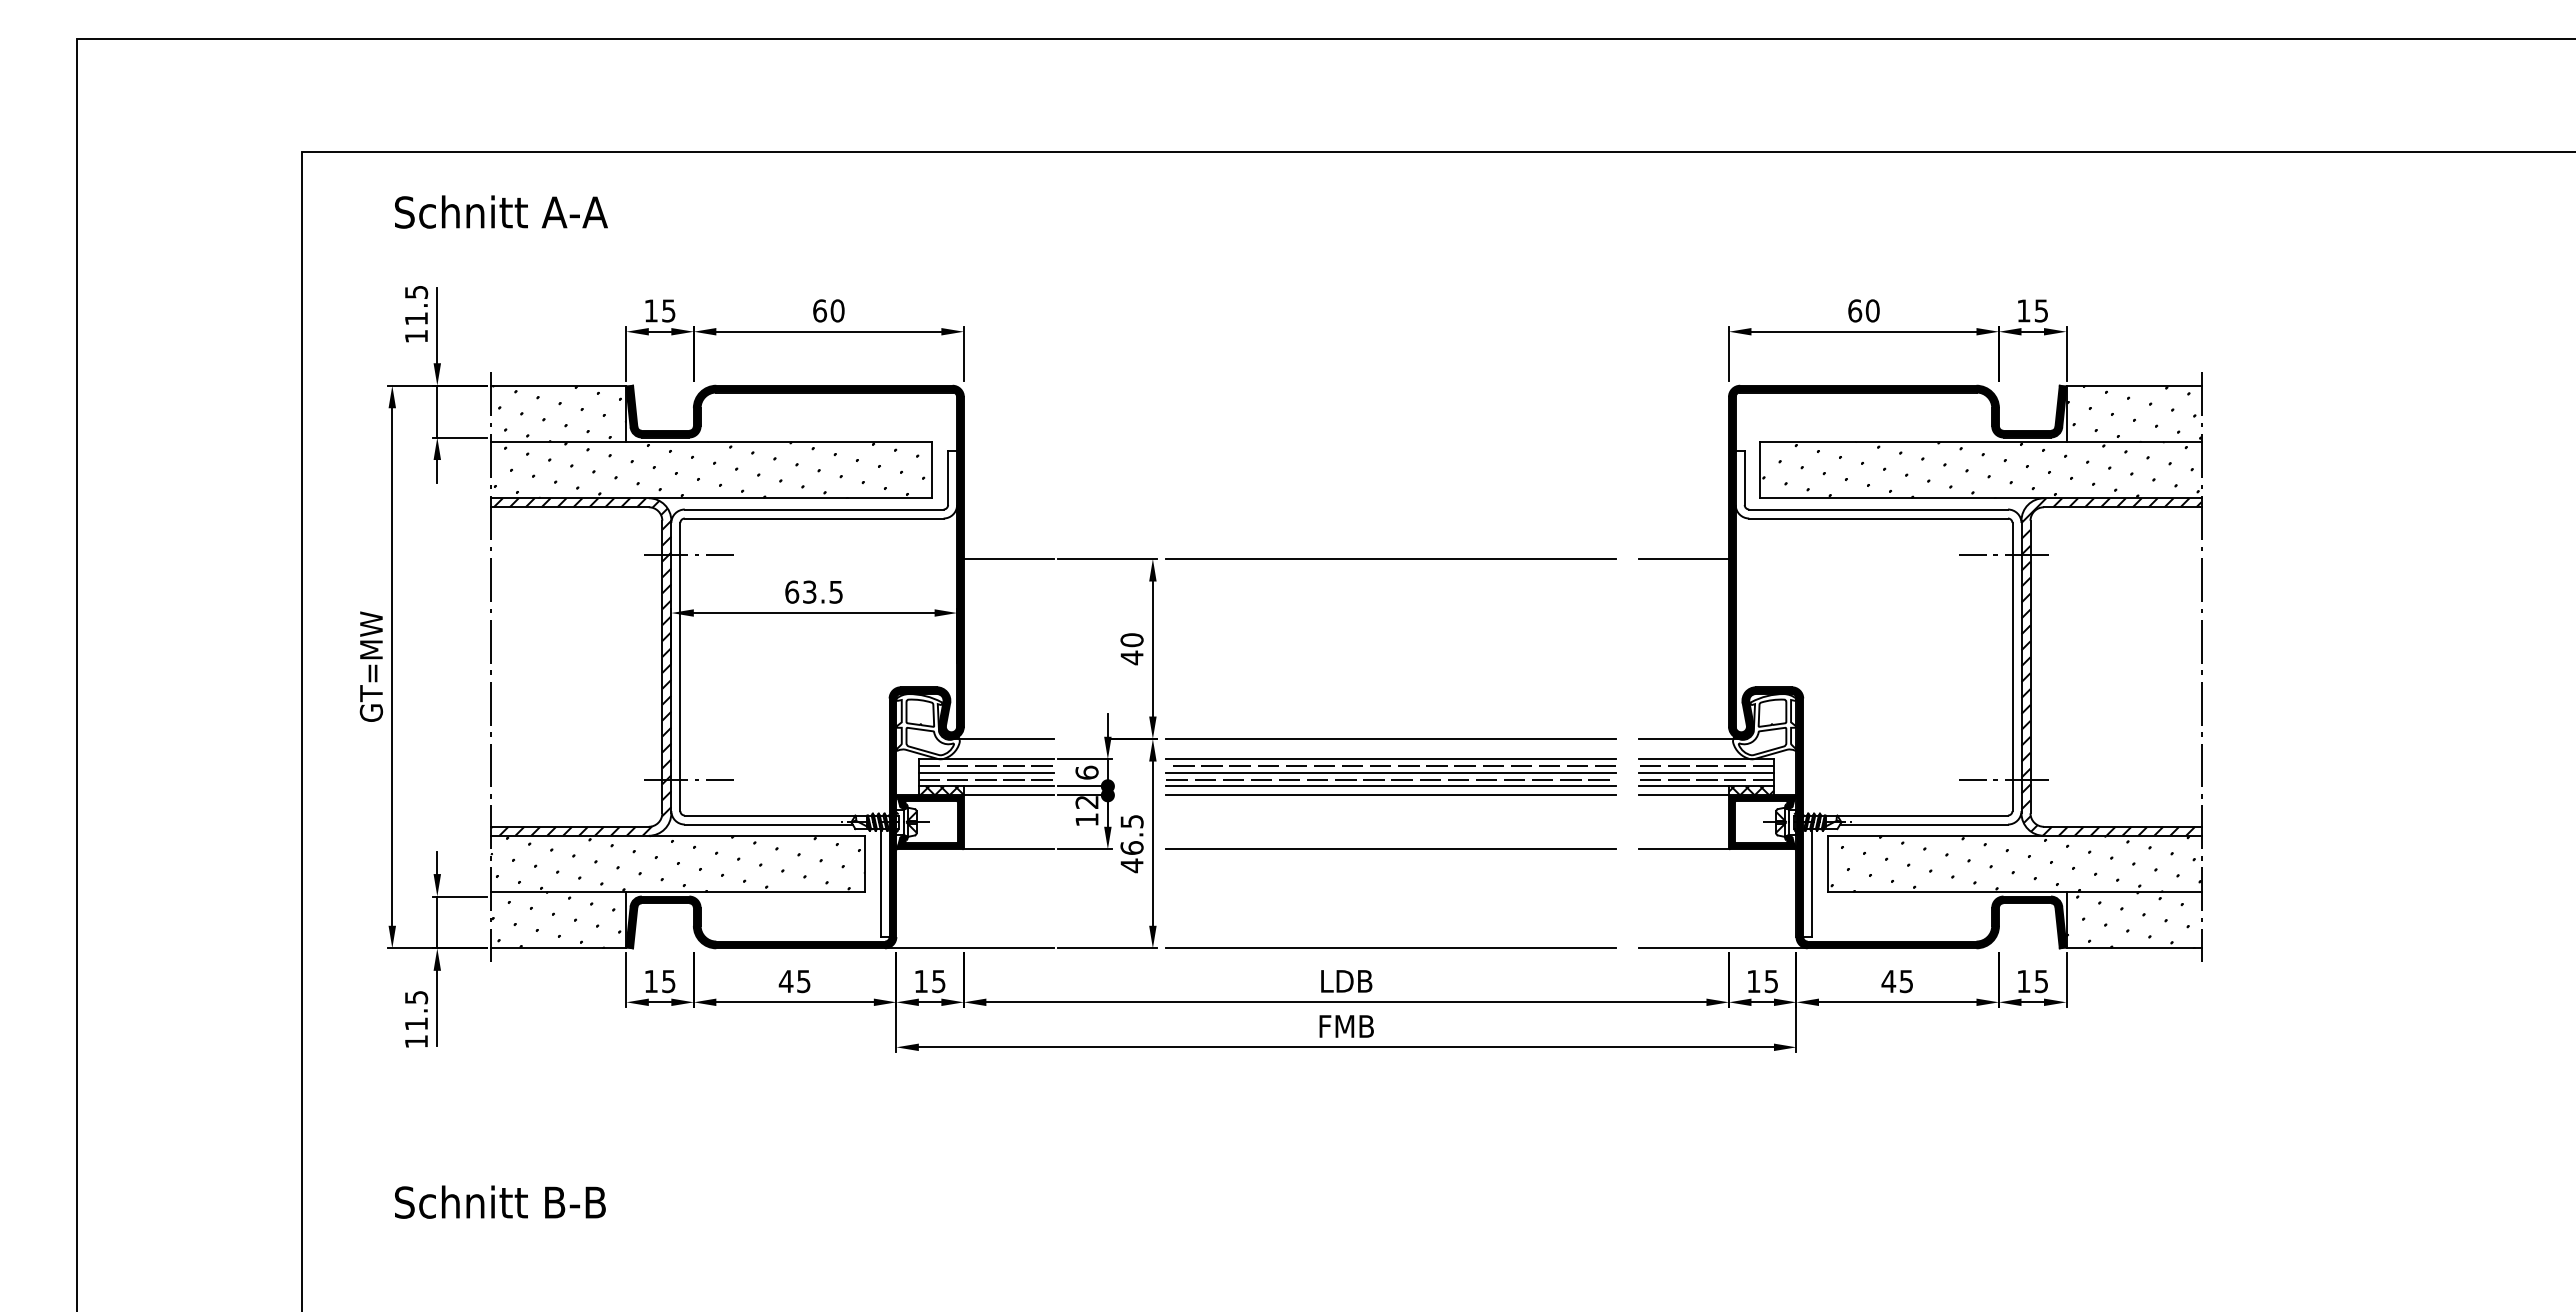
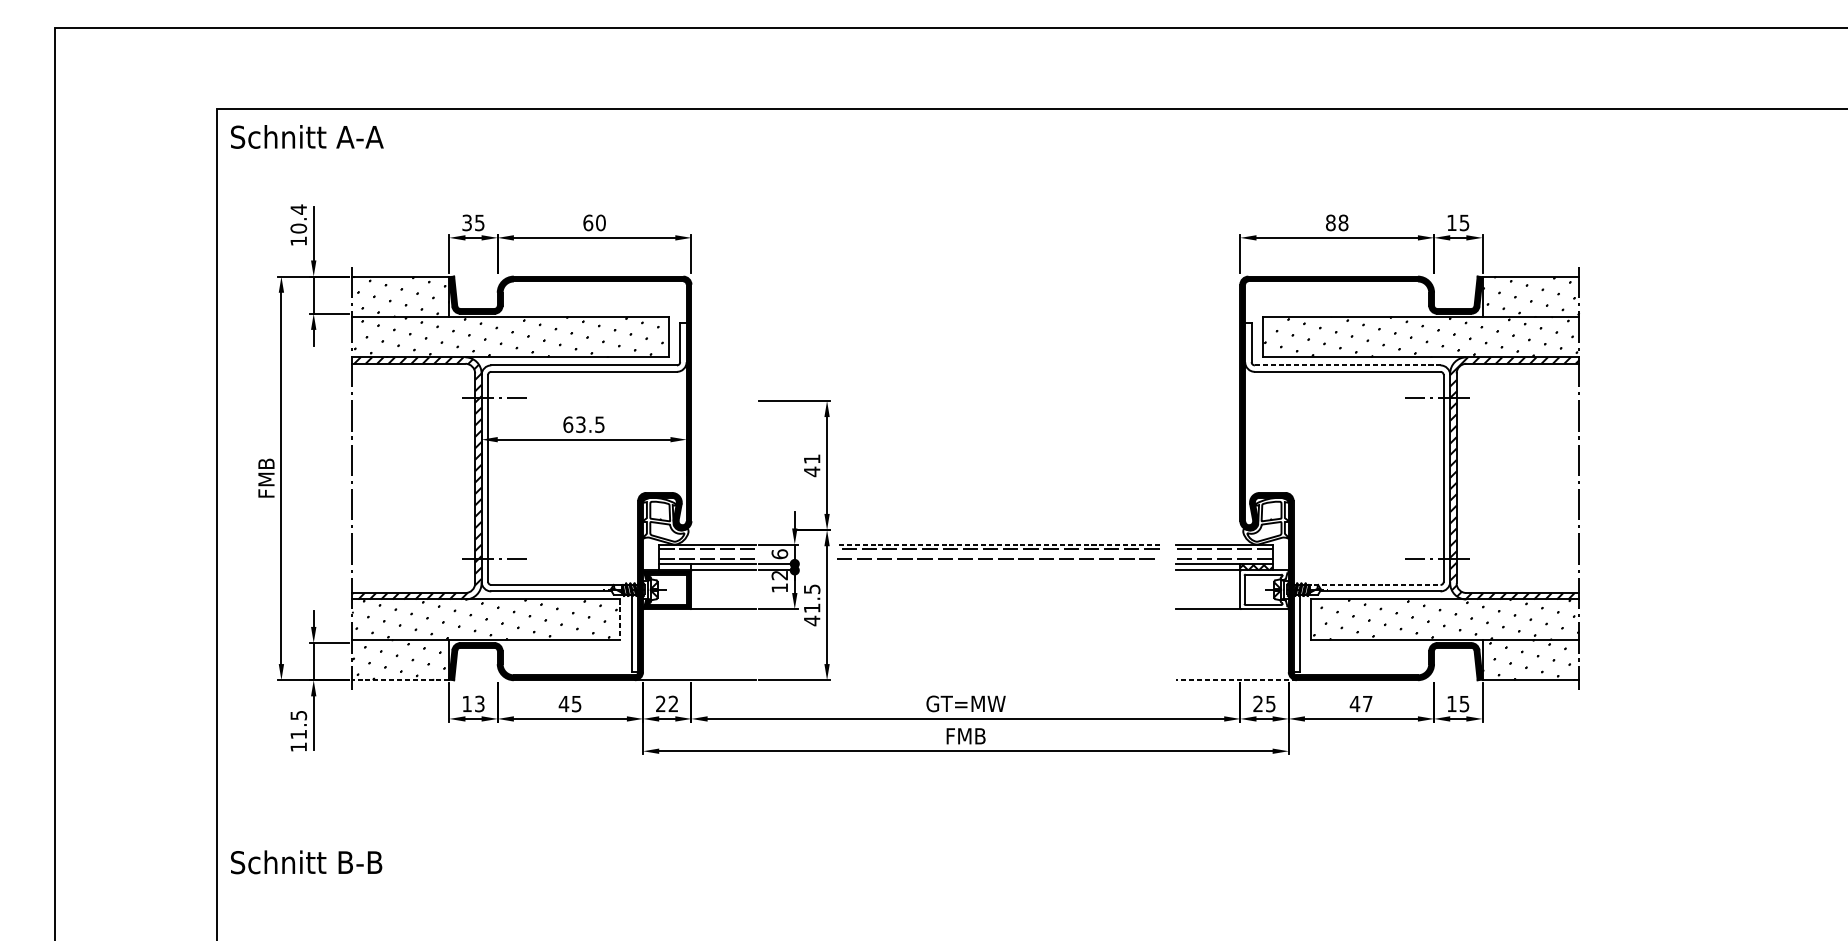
text: (501, 211) -> (307, 136), moved
text: (416, 305) -> (298, 219), 11.5 -> 10.4
text: (650, 310) -> (466, 222), 15 -> 35
text: (1863, 310) -> (1336, 222), 60 -> 88
line: (1879, 509) -> (1348, 365), solid -> dashed
line: (1008, 559) -> (723, 401), removed
line: (1391, 559) -> (998, 401), removed
line: (1683, 559) -> (1207, 401), removed
text: (1131, 640) -> (811, 459), 40 -> 41
text: (371, 666) -> (266, 478), GT=MW -> FMB
line: (1002, 739) -> (719, 530), removed
line: (1391, 739) -> (998, 530), removed
line: (1689, 739) -> (1212, 530), removed
line: (1390, 759) -> (997, 544), solid -> dashed
line: (985, 772) -> (706, 554), removed
line: (1391, 772) -> (998, 554), removed
line: (1705, 772) -> (1223, 554), removed
line: (1391, 786) -> (998, 564), removed
hatch: (940, 790) -> (674, 566), removed
line: (1391, 795) -> (998, 570), removed
line: (1915, 815) -> (1374, 584), solid -> dashed
fill: (1762, 822) -> (1264, 589), removed
text: (1131, 847) -> (811, 607), 46.5 -> 41.5
line: (1391, 849) -> (998, 609), removed
line: (864, 864) -> (620, 620), solid -> dashed
line: (558, 948) -> (400, 680), solid -> dashed
line: (1391, 948) -> (998, 680), removed
line: (1722, 948) -> (1235, 680), solid -> dashed
text: (668, 980) -> (479, 703), 15 -> 13
text: (1346, 980) -> (965, 703), LDB -> GT=MW
text: (1753, 980) -> (1257, 703), 15 -> 25
text: (929, 981) -> (666, 704), 15 -> 22
text: (1905, 981) -> (1366, 704), 45 -> 47
text: (500, 1201) -> (306, 861), moved

